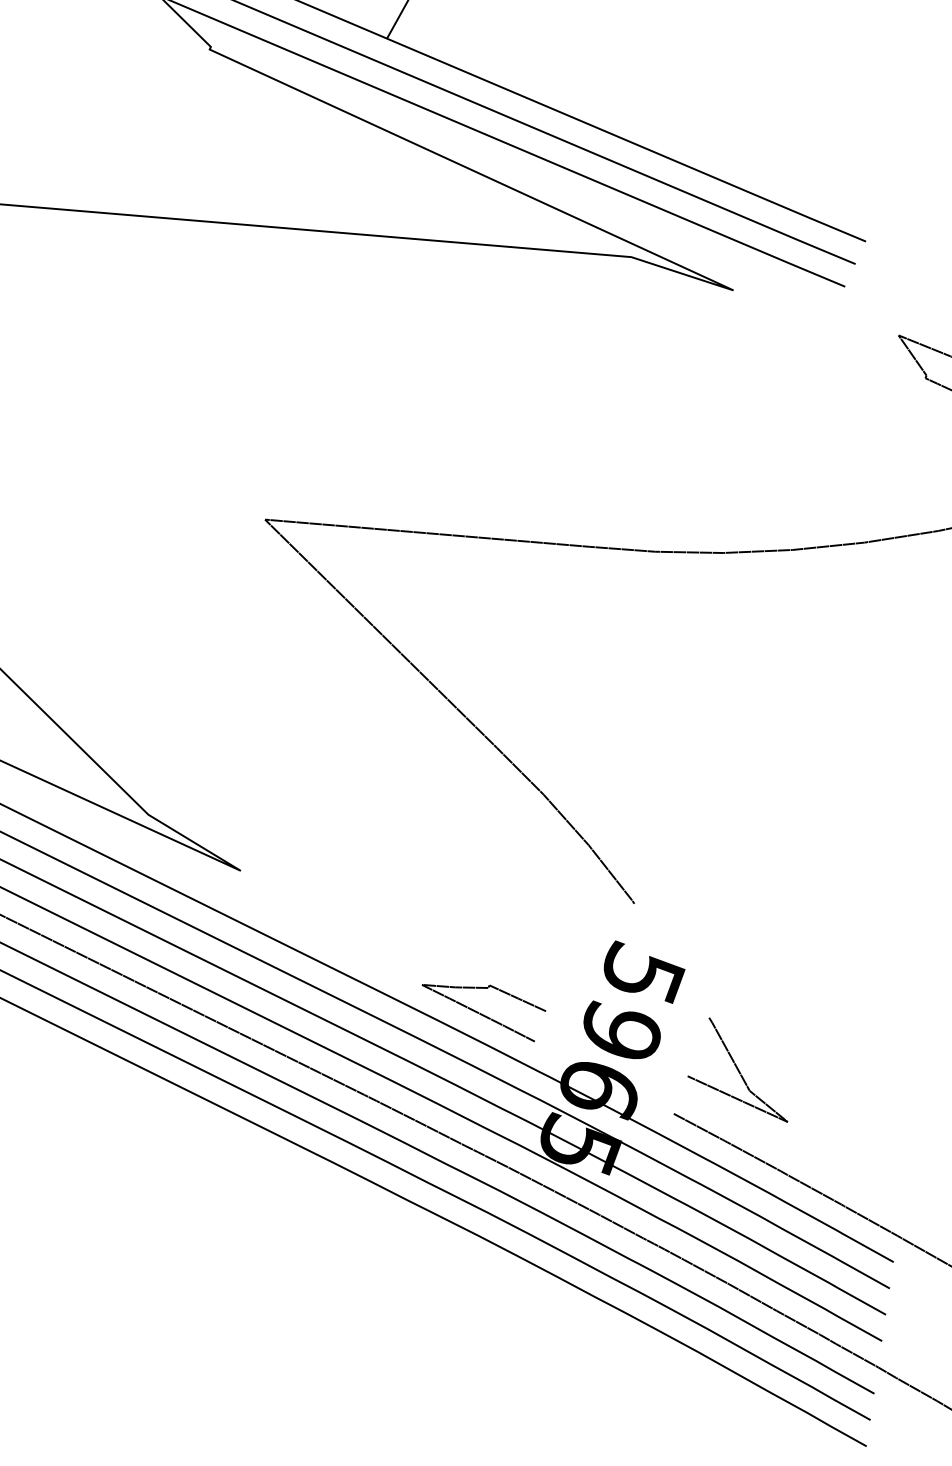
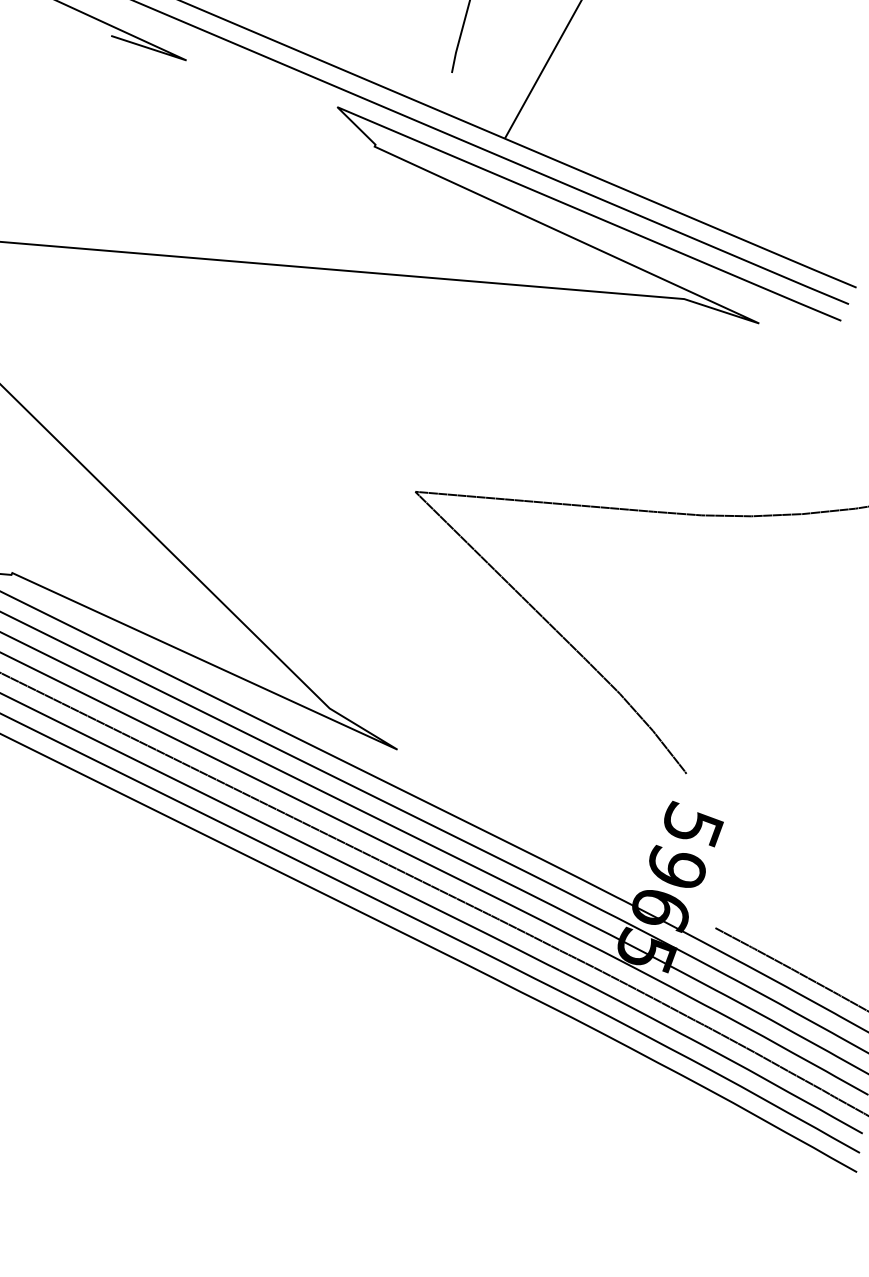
curve: (483, 1013) -> (575, 854), removed
curve: (737, 1069) -> (762, 895), removed

